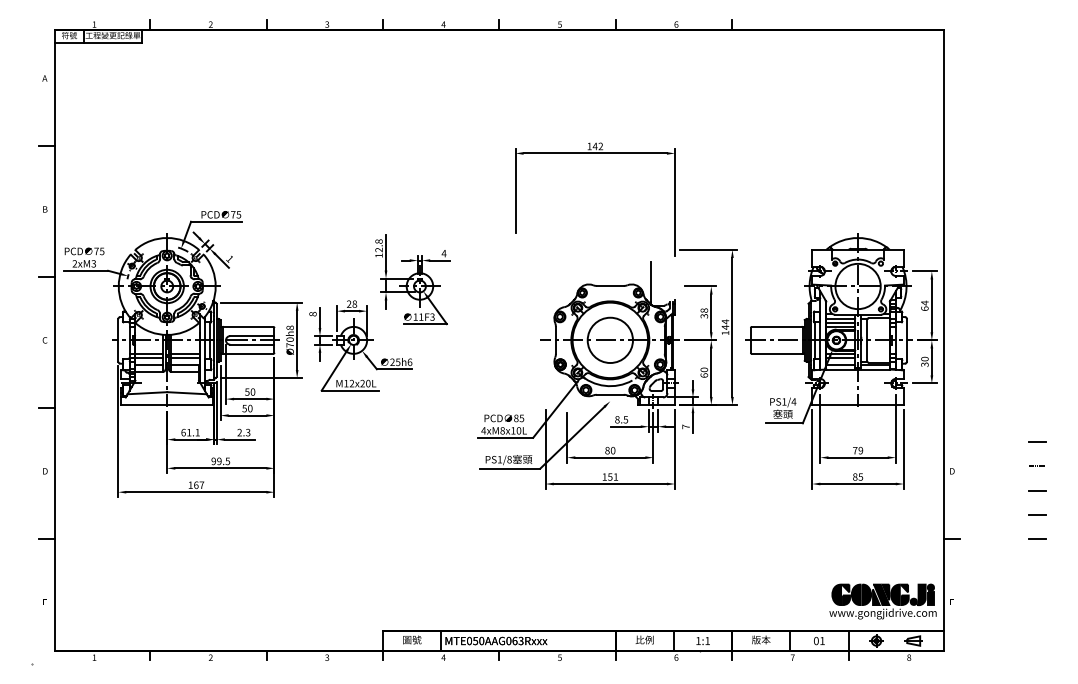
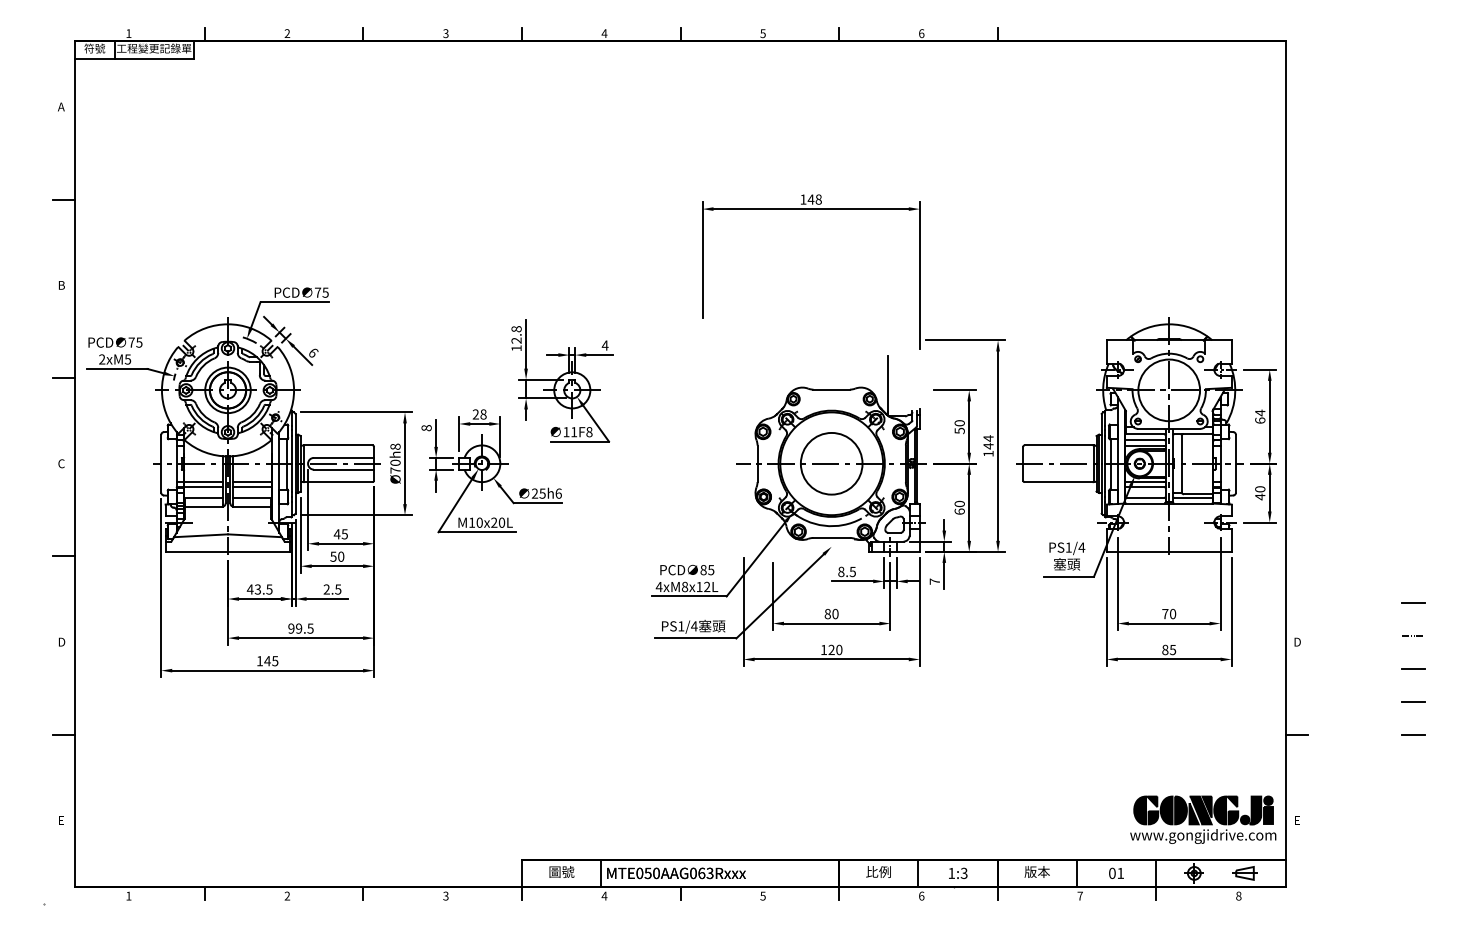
text: (600, 146) -> (818, 199), 142 -> 148
text: (229, 259) -> (313, 353), 1 -> 6
text: (93, 263) -> (127, 358), 2xM3 -> 2xM5
text: (704, 313) -> (959, 426), 38 -> 50
text: (432, 316) -> (589, 431), 11F3 -> 11F8
text: (925, 364) -> (1260, 496), 30 -> 40
text: (351, 383) -> (479, 522), M12x20L -> M10x20L
text: (249, 392) -> (340, 534), 50 -> 45
text: (248, 431) -> (338, 588), 2.3 -> 2.5
text: (519, 431) -> (707, 587), 4xM8x10L -> 4xM8x12L
text: (190, 432) -> (259, 589), 61.1 -> 43.5
text: (860, 450) -> (1172, 614), 79 -> 70
text: (509, 459) -> (694, 626), PS1/8 -> PS1/4
text: (613, 476) -> (835, 649), 151 -> 120
text: (199, 485) -> (271, 661), 167 -> 145
text: (707, 641) -> (963, 873), 1:1 -> 1:3

